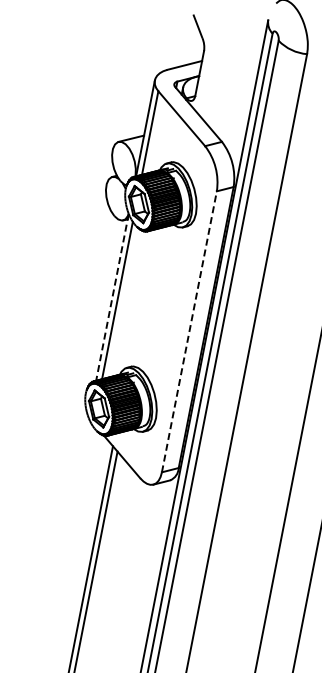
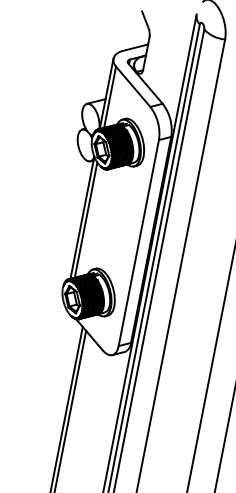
line: (112, 297) -> (82, 217), dashed -> solid
line: (189, 331) -> (138, 242), dashed -> solid

